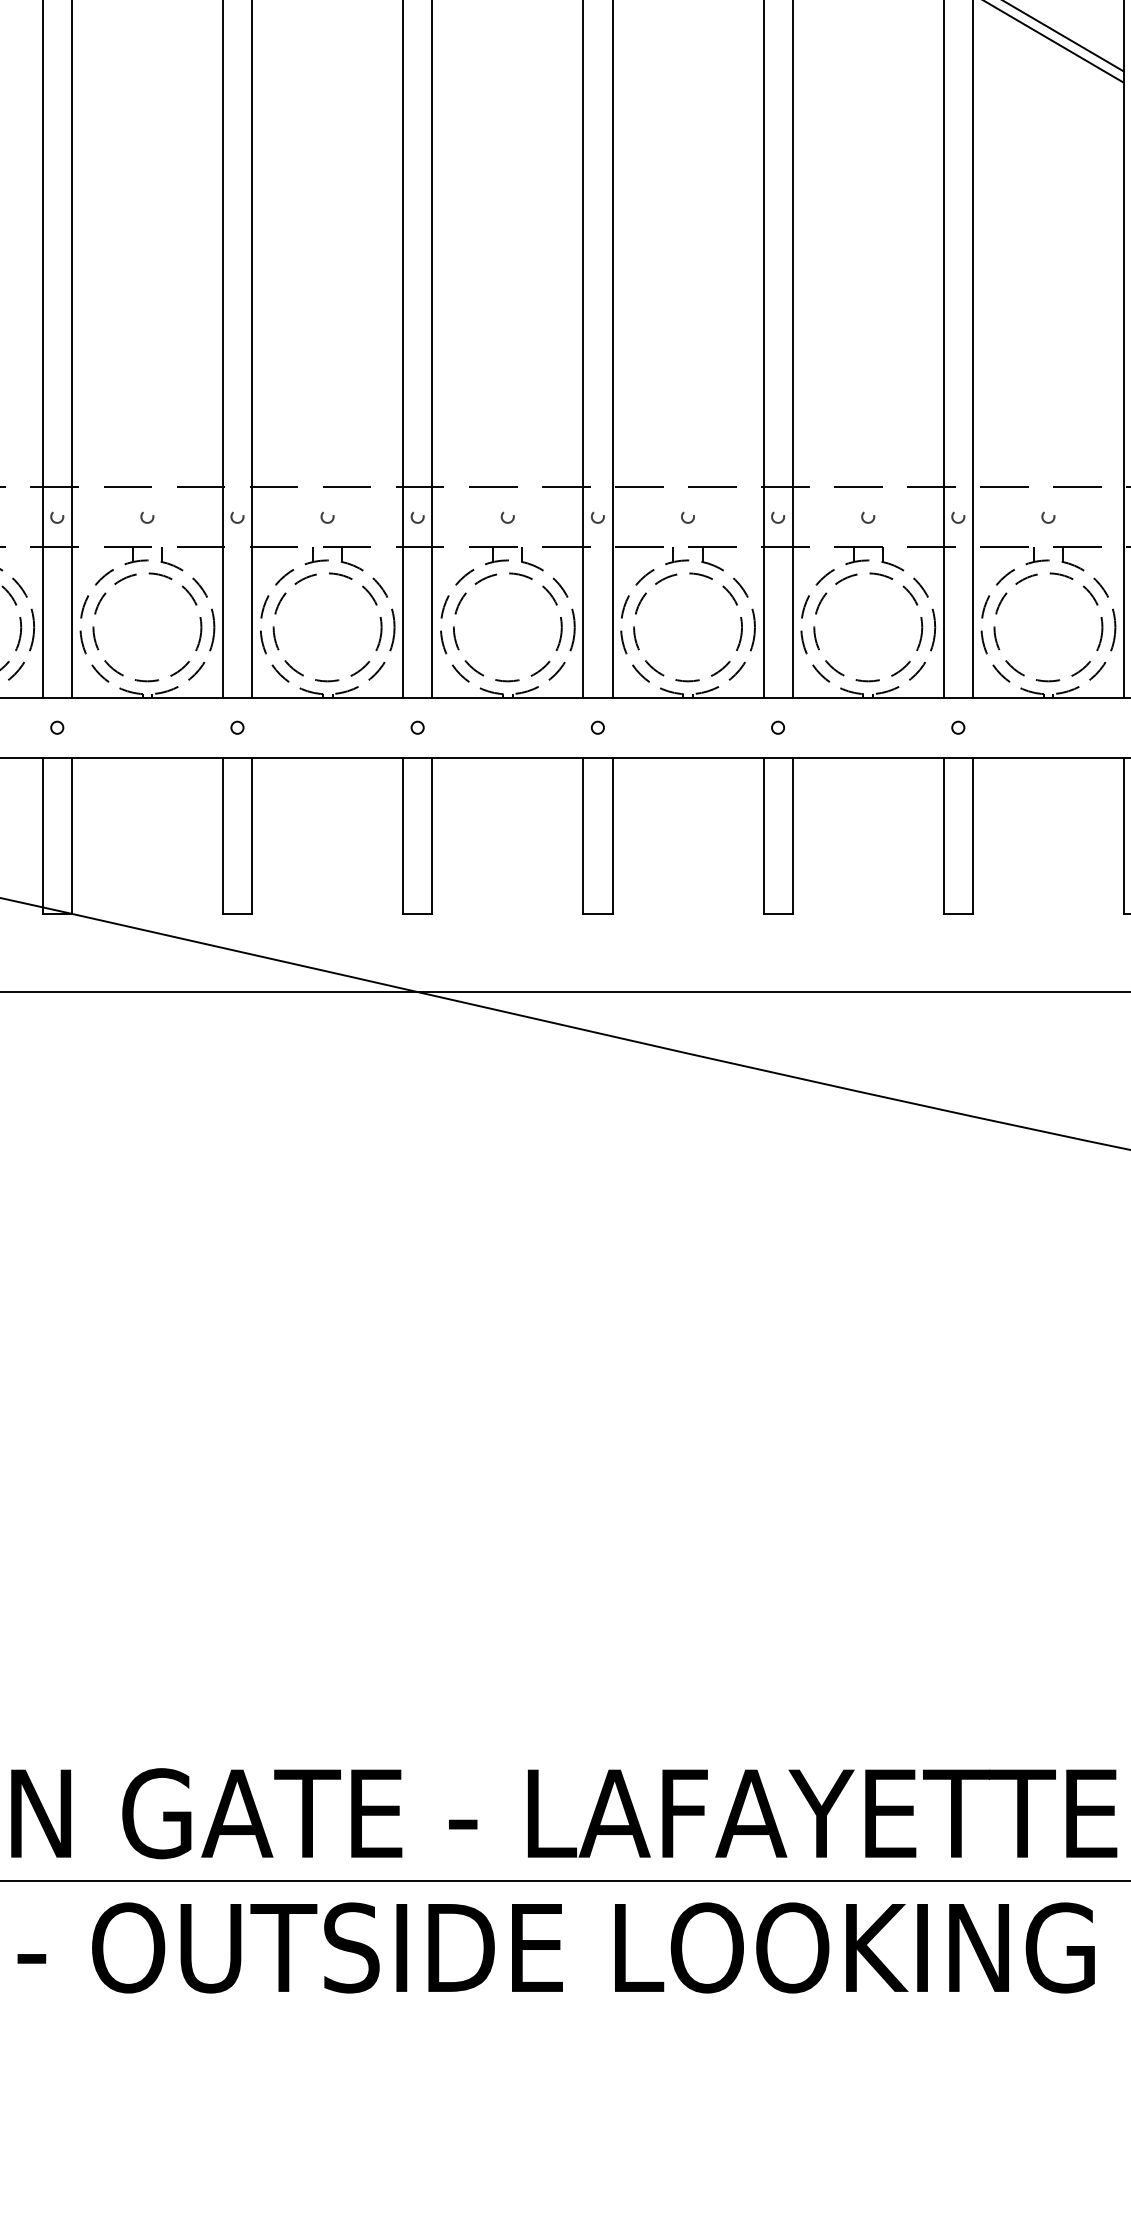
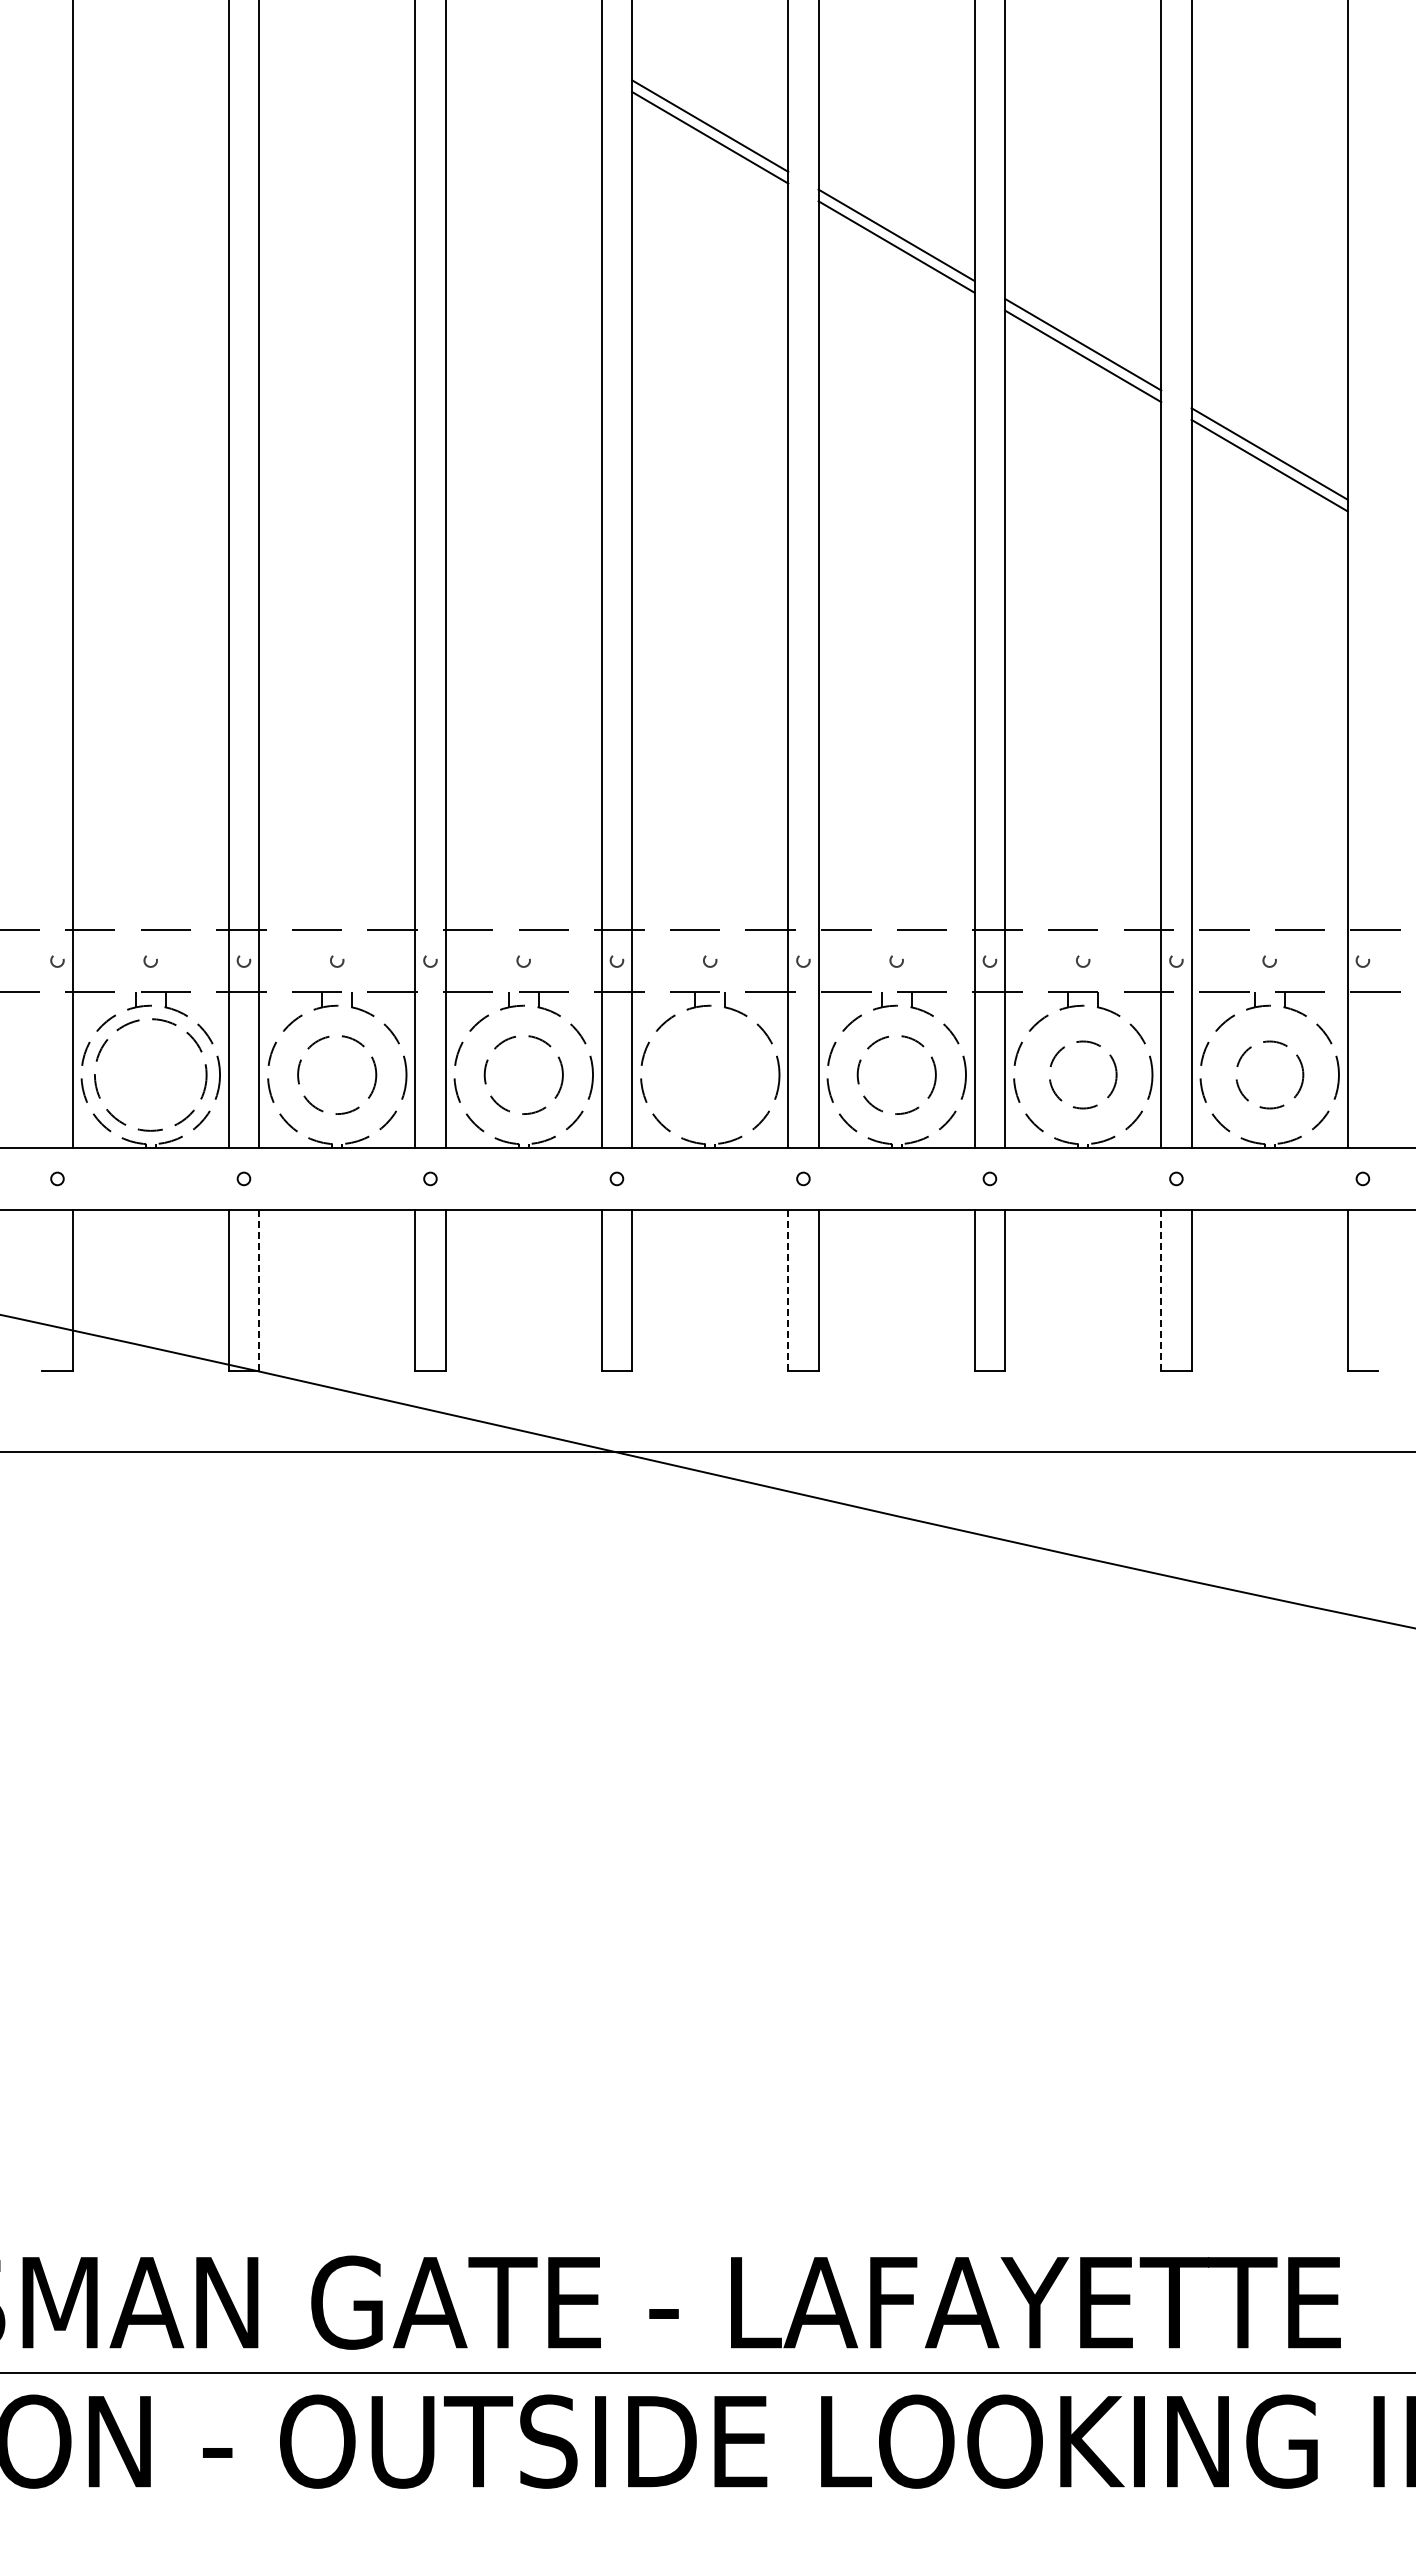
circle: (146, 626) -> (336, 1074), size x0.7
circle: (327, 626) -> (523, 1074), size x0.7
circle: (507, 626) -> (709, 1074), removed
circle: (687, 626) -> (896, 1074), size x0.7
circle: (867, 626) -> (1082, 1074), size x0.6
circle: (1048, 626) -> (1269, 1074), size x0.6
line: (72, 835) -> (259, 1290), solid -> dashed
line: (583, 835) -> (788, 1290), solid -> dashed
line: (943, 835) -> (1161, 1290), solid -> dashed

